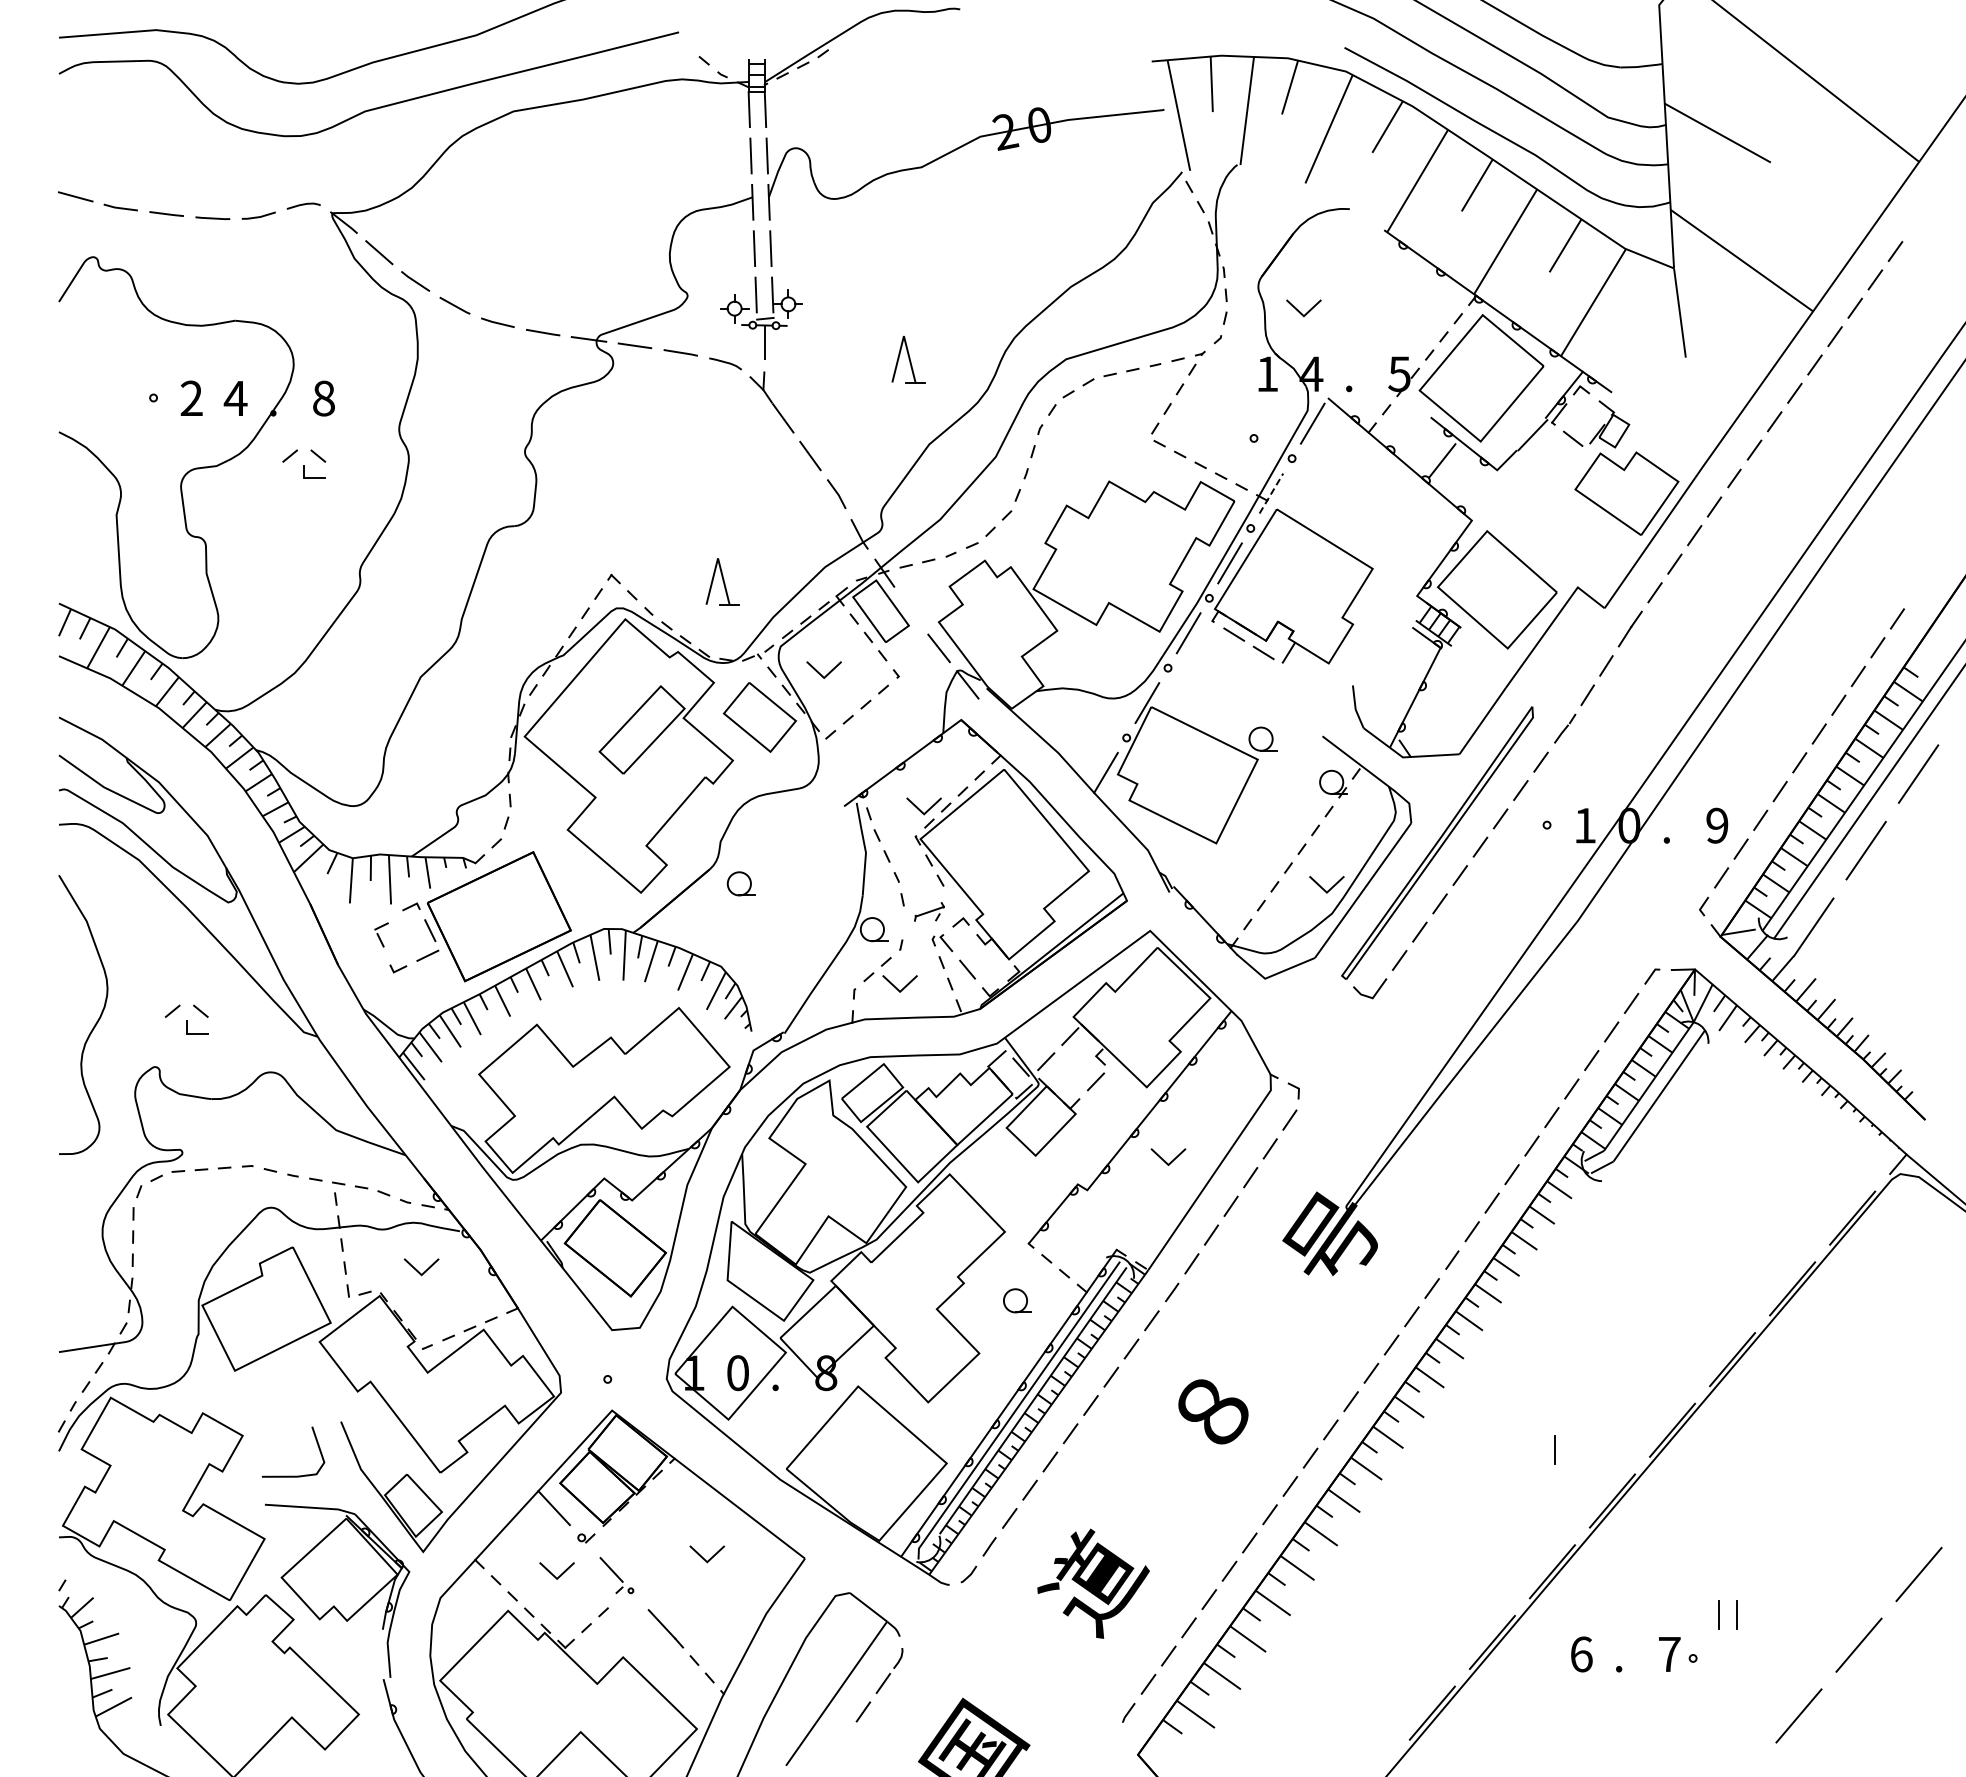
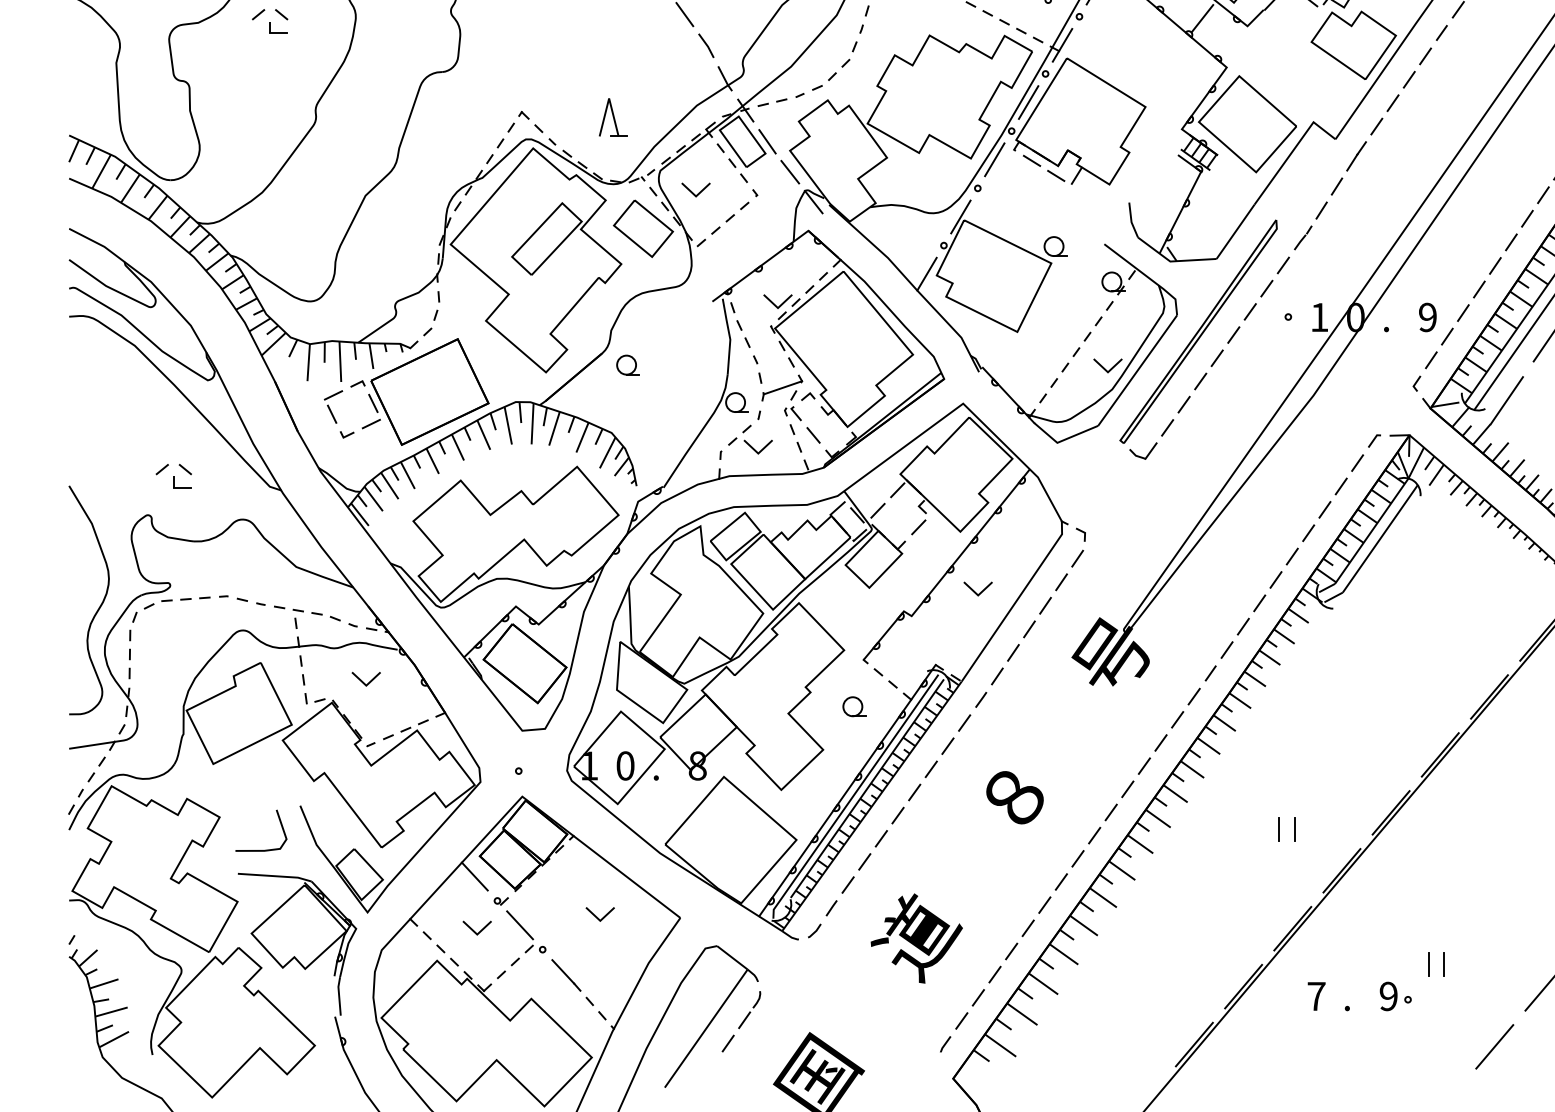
line: (1271, 493) -> (1062, 45), dashed -> solid
line: (911, 611) -> (767, 141), added
part: (929, 911) -> (782, 387), size x1.67
part: (381, 934) -> (333, 406), size x1.67
curve: (96, 1021) -> (99, 605), moved
line: (1536, 1450) -> (1279, 829), added
part: (616, 1575) -> (525, 931), size x1.43
text: (1581, 1654) -> (1316, 996), 6 -> 7
text: (1669, 1654) -> (1388, 996), 7 -> 9

